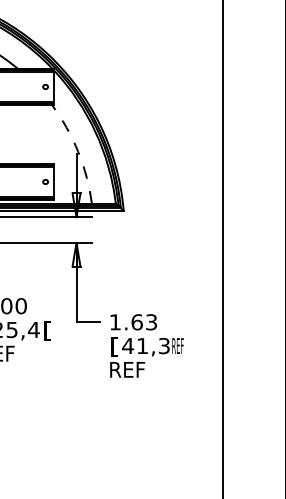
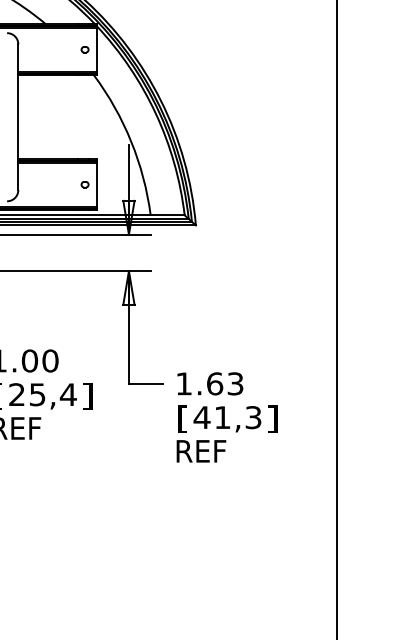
arc: (78, 151) -> (131, 141), dashed -> solid
text: (47, 330) -> (87, 395), [ -> ]
text: (177, 346) -> (272, 418), REF -> ]

